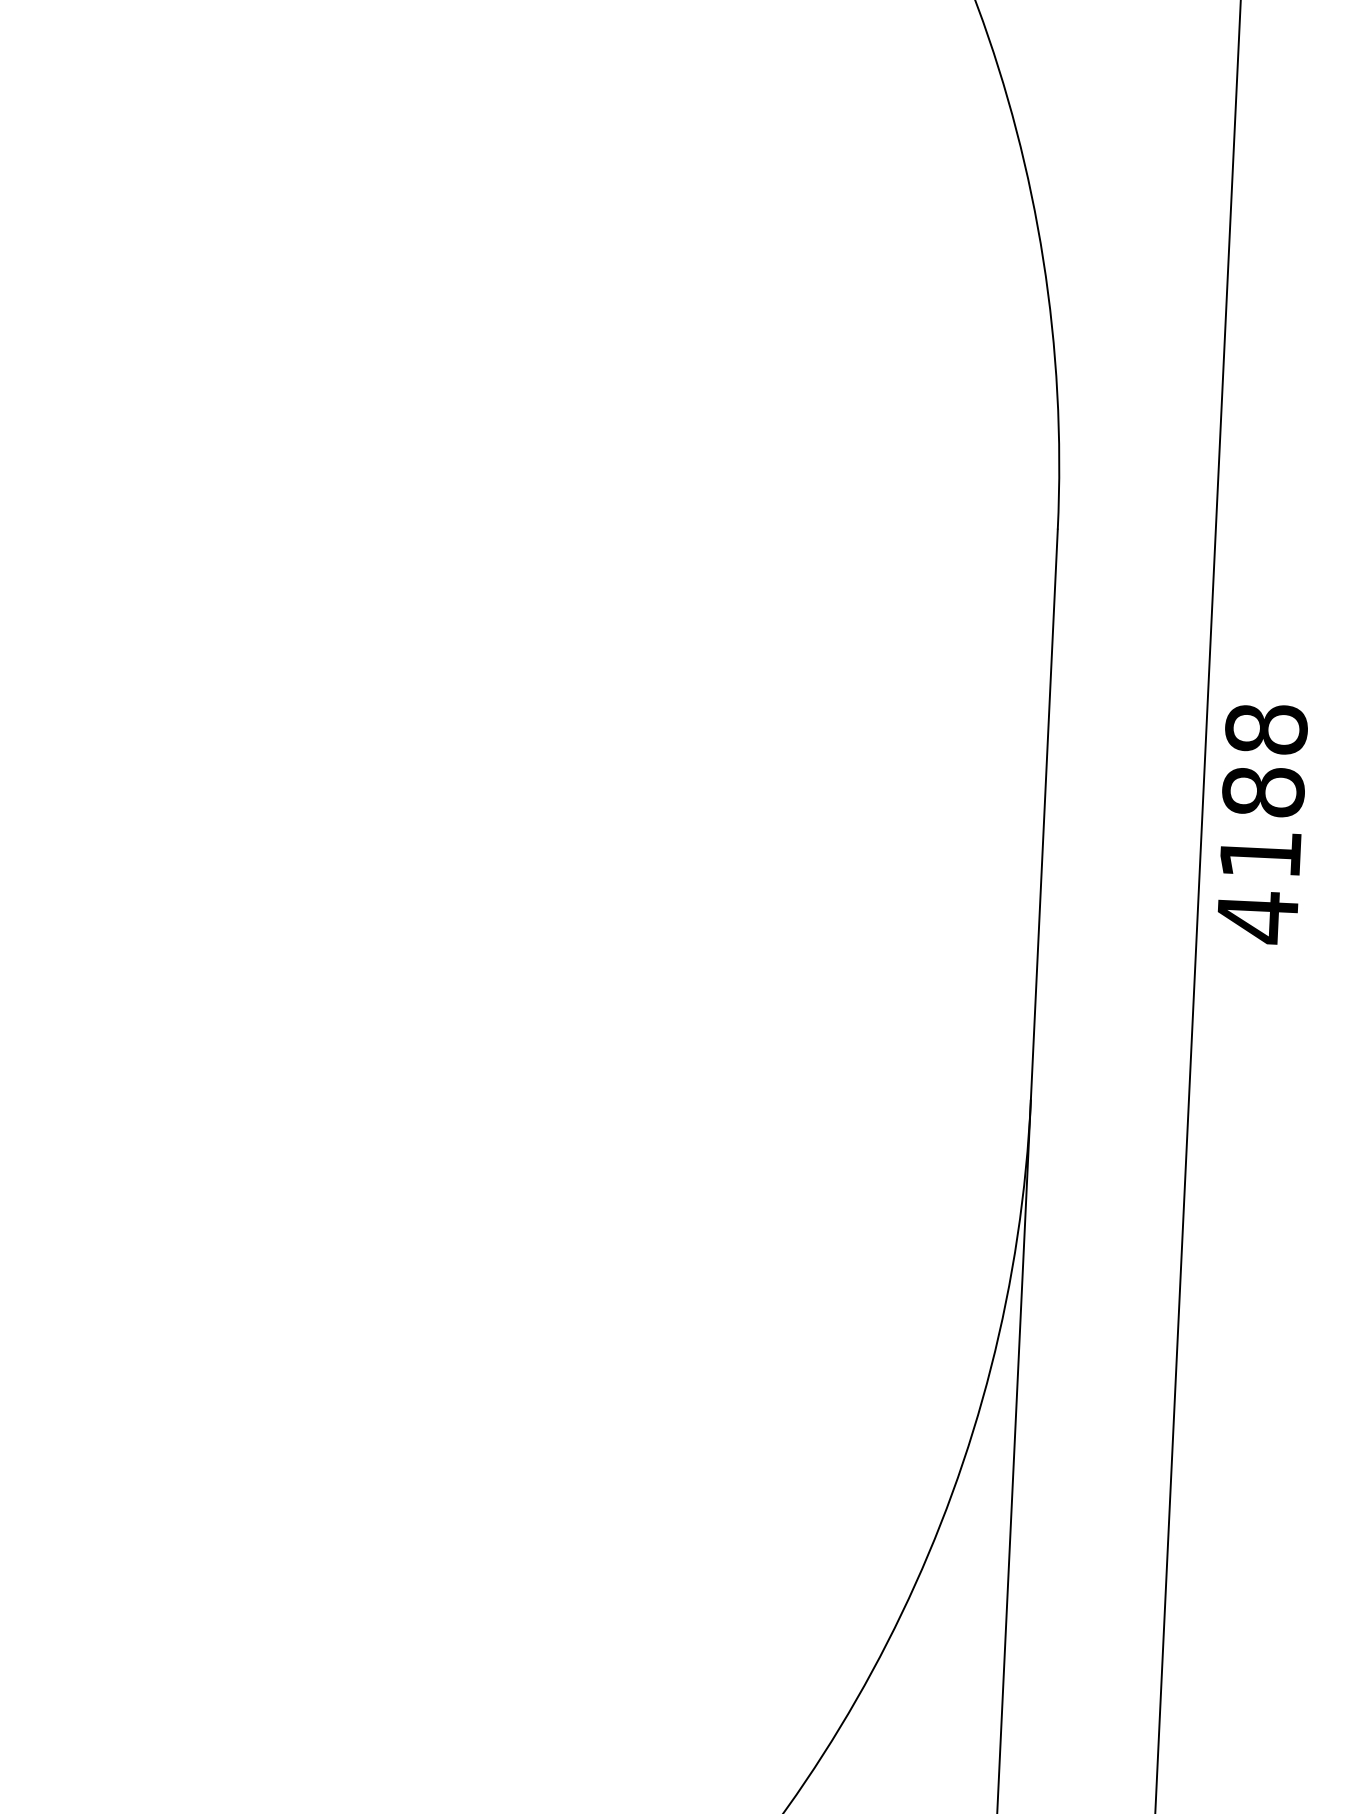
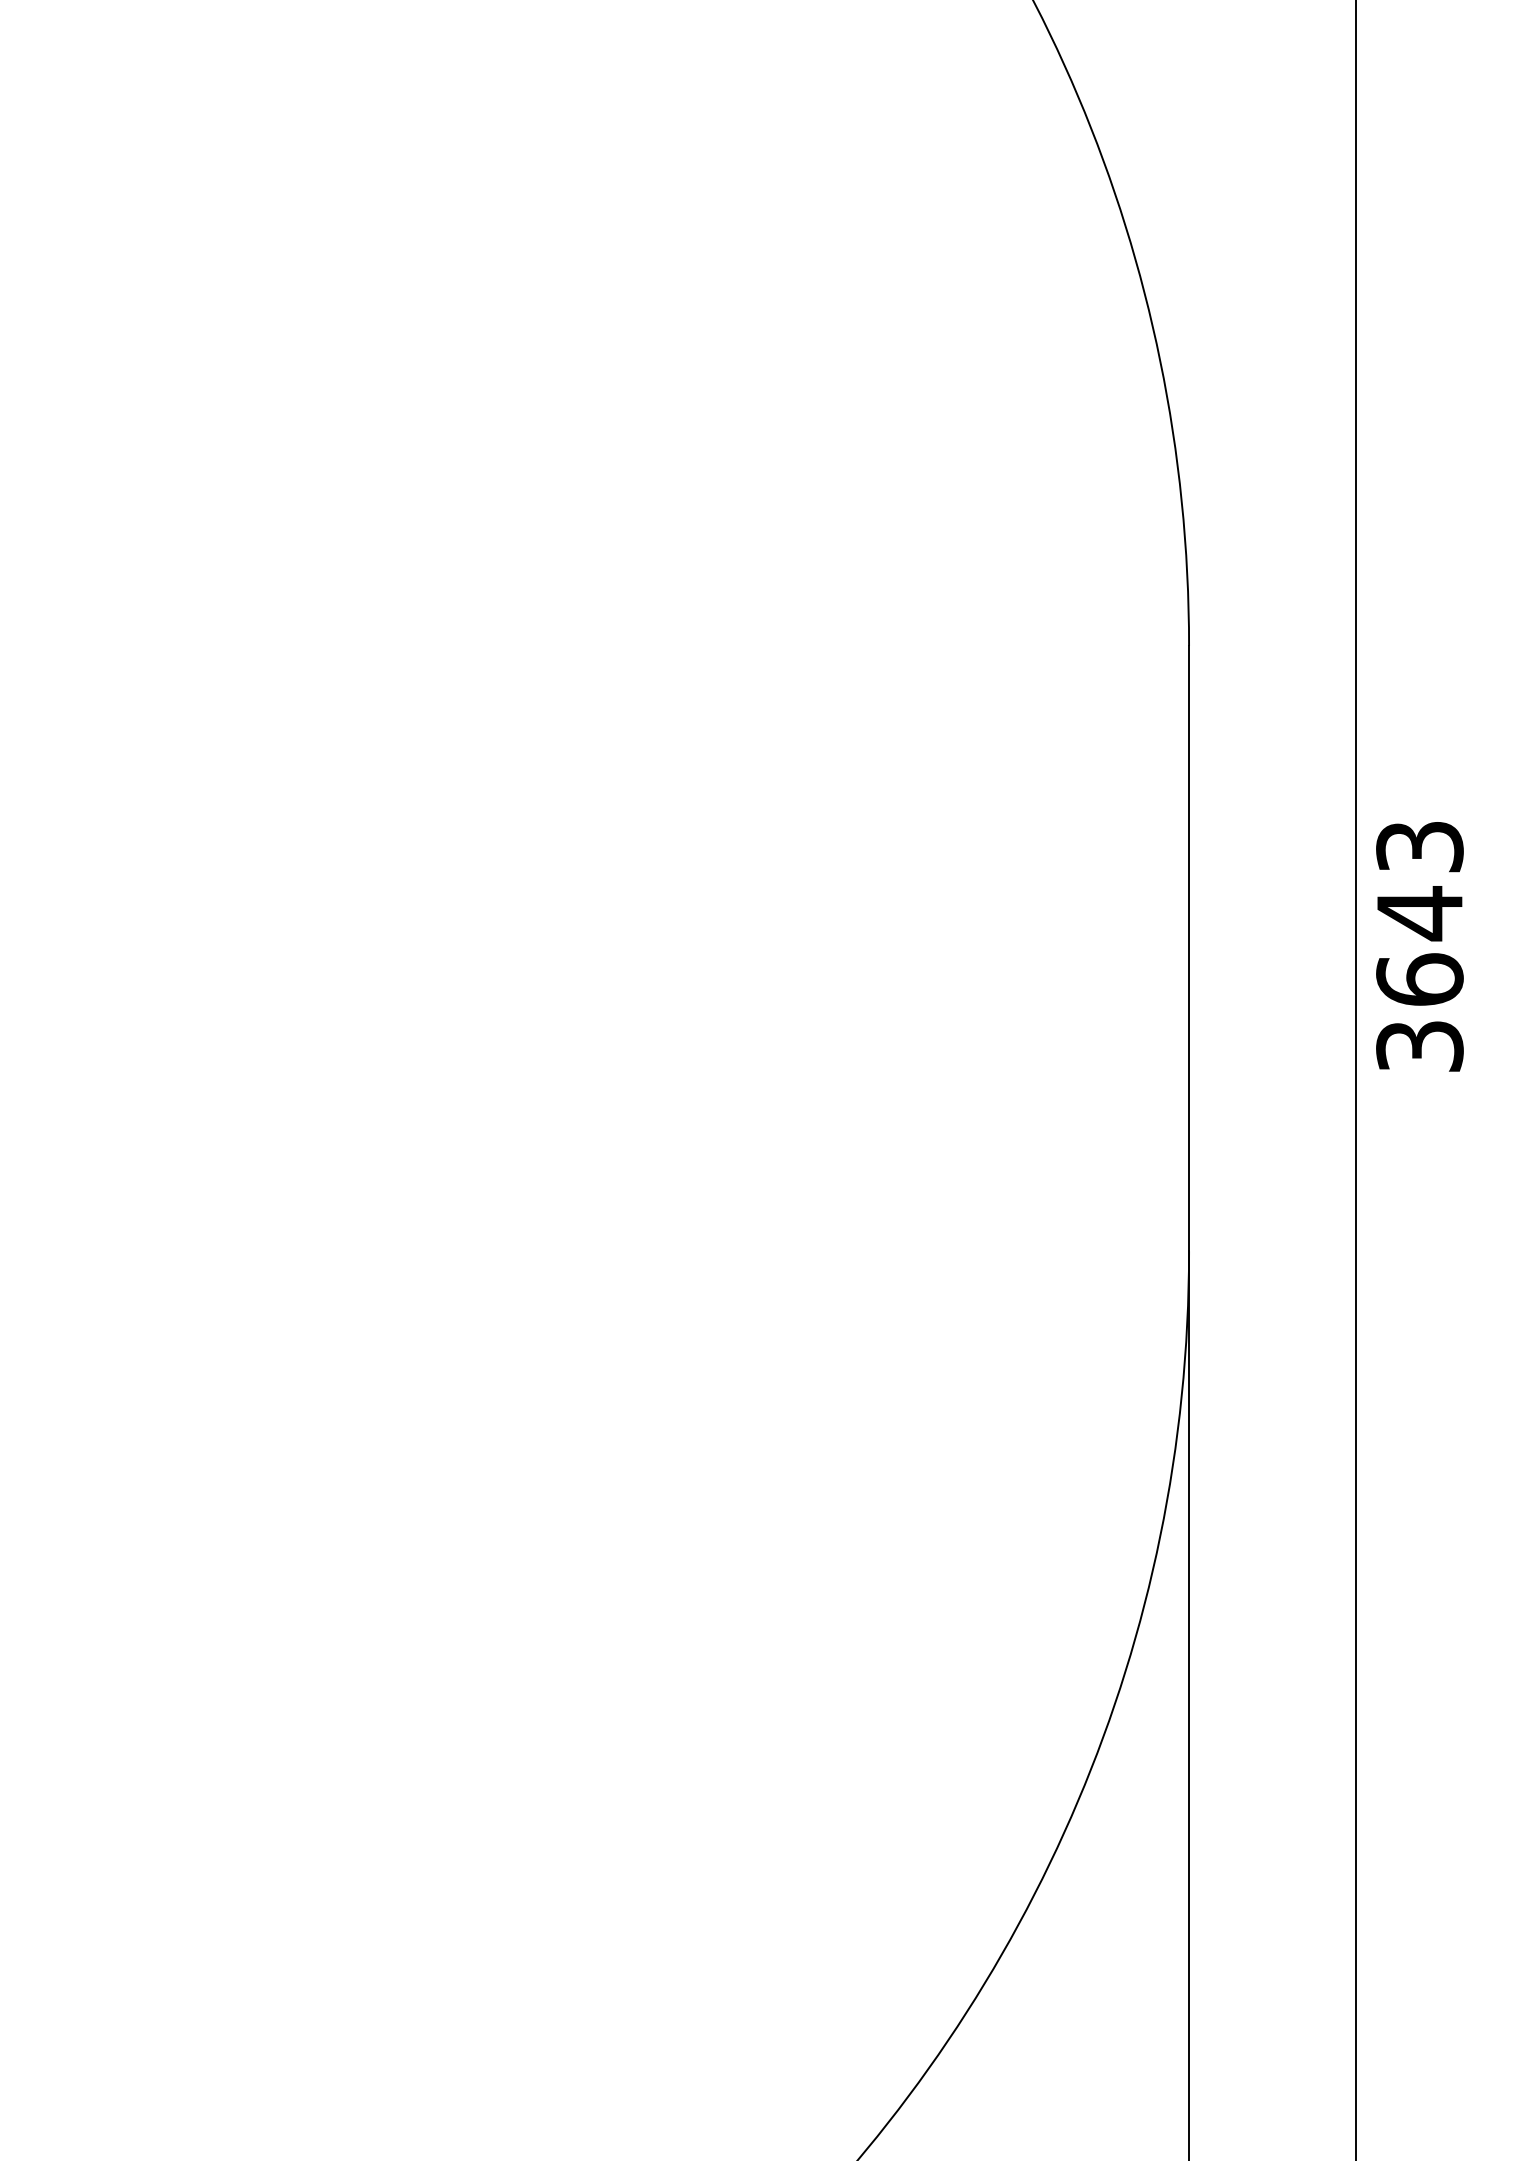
text: (1261, 824) -> (1419, 947), 4188 -> 3643

